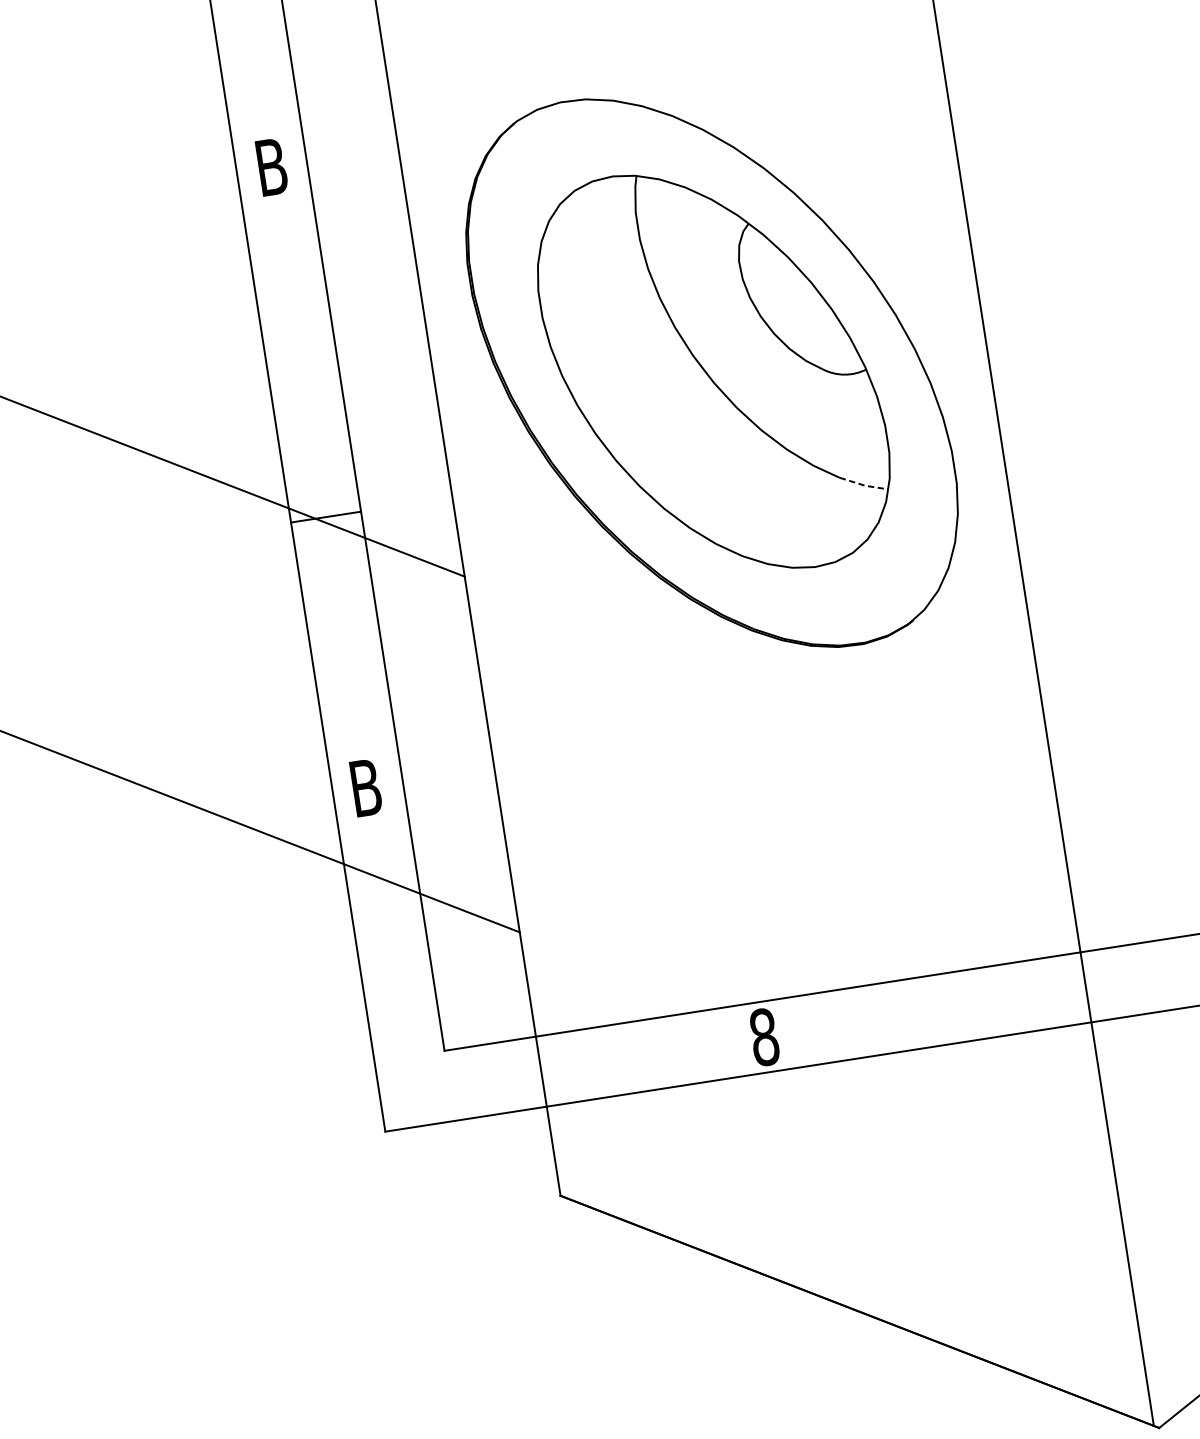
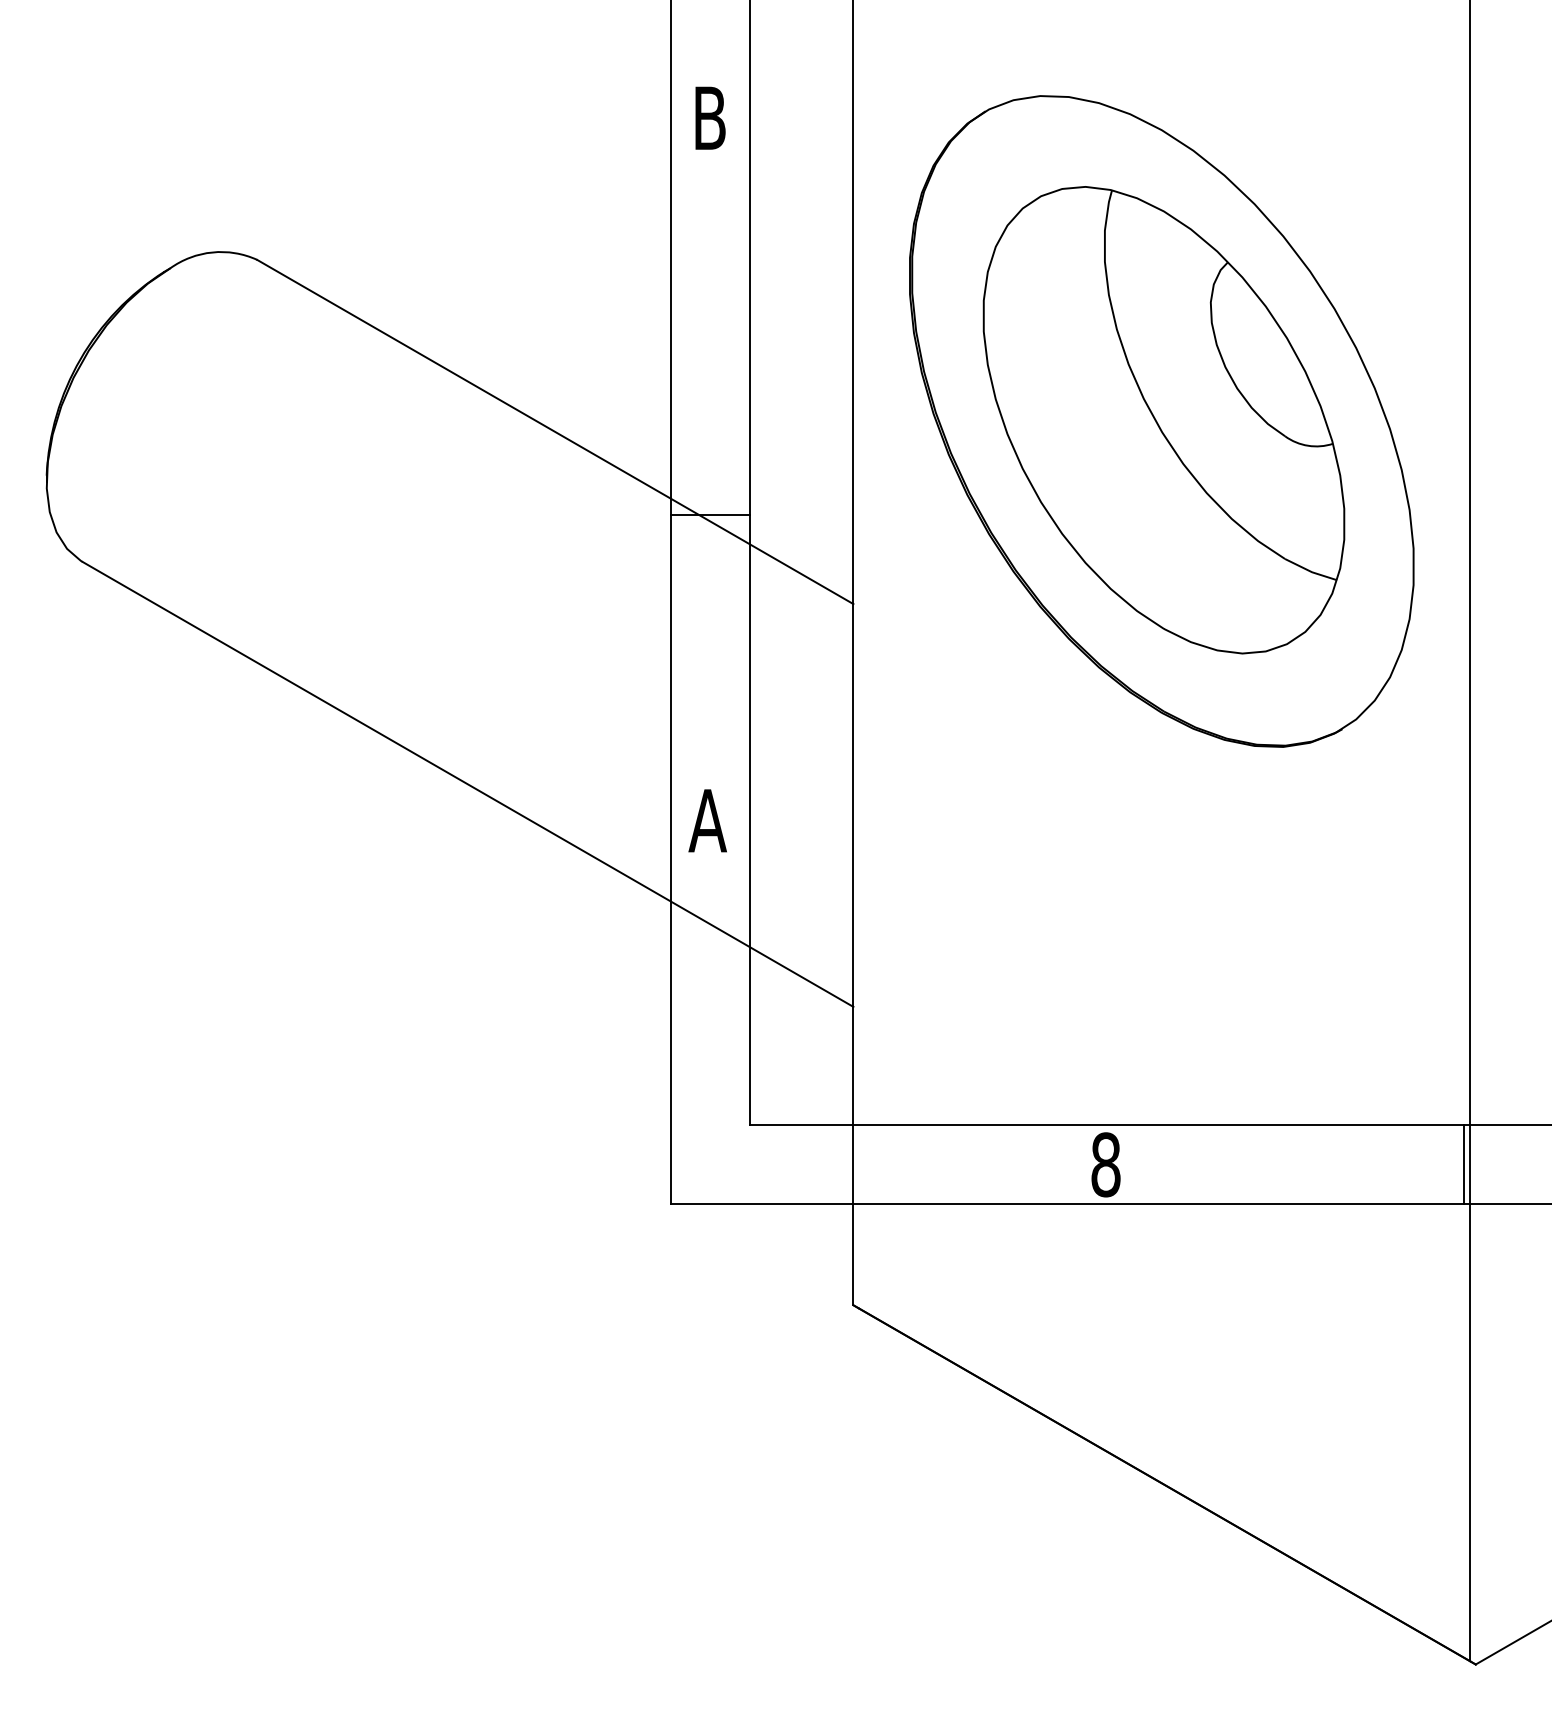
line: (864, 485) -> (1311, 571), dashed -> solid
text: (365, 787) -> (707, 820), B -> A
line: (1080, 988) -> (1463, 1164), added

